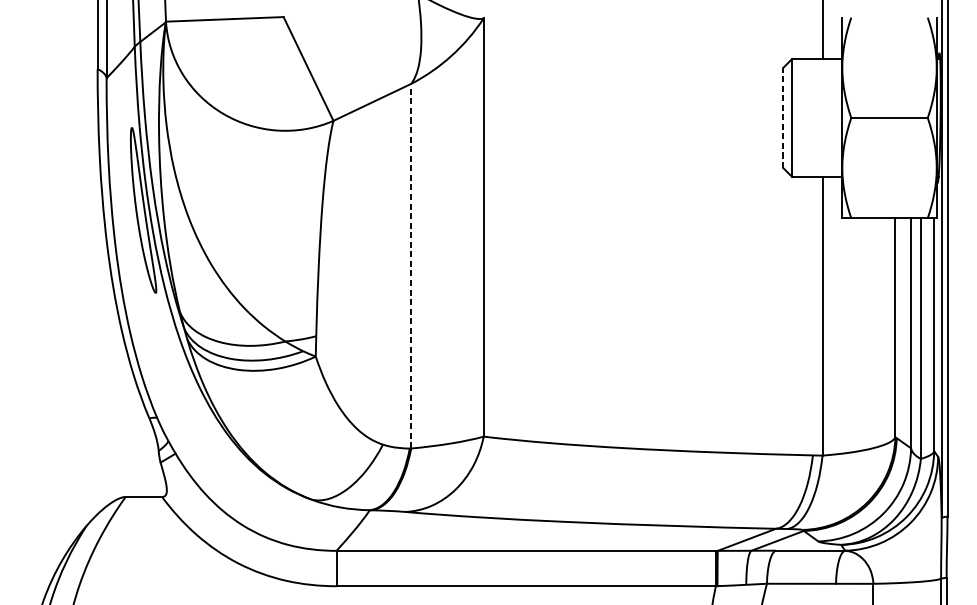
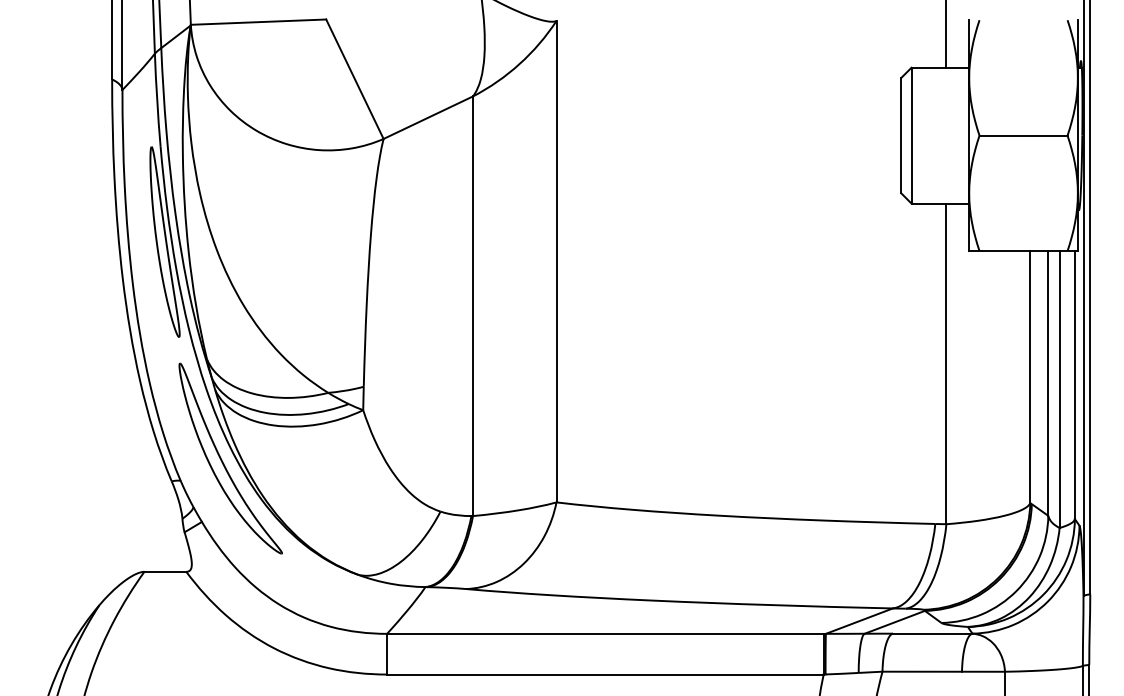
line: (783, 117) -> (901, 135), dashed -> solid
line: (411, 266) -> (473, 306), dashed -> solid
part: (194, 401) -> (223, 461), added

